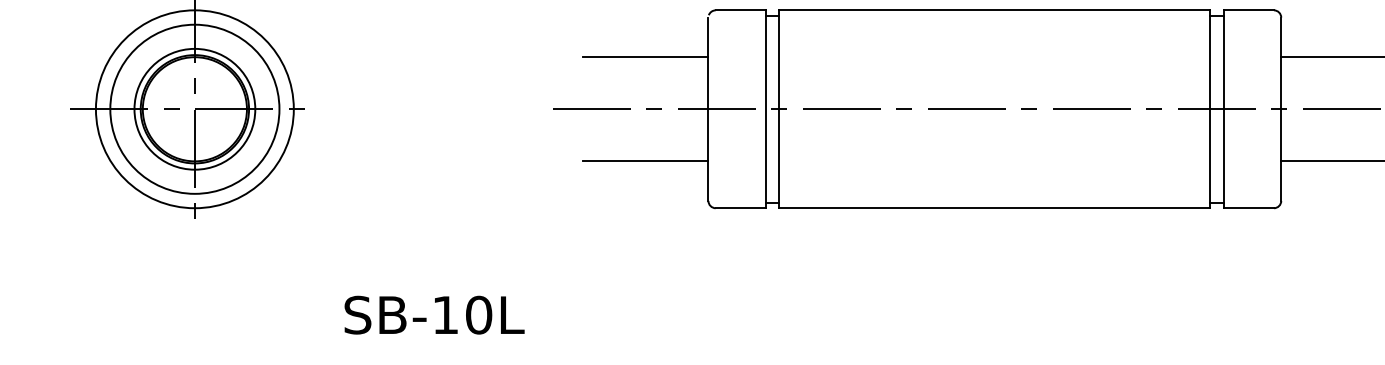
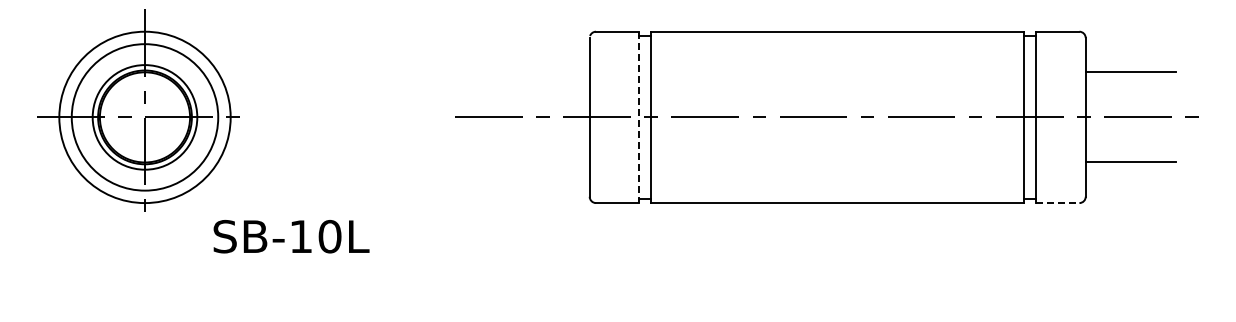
line: (645, 57) -> (535, 72), removed
line: (765, 109) -> (639, 117), solid -> dashed
line: (645, 161) -> (535, 162), removed
line: (1248, 208) -> (1057, 203), solid -> dashed
text: (434, 314) -> (291, 236), moved

